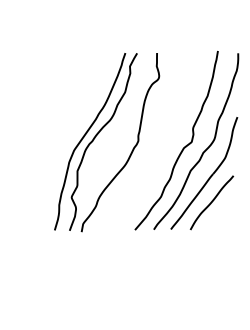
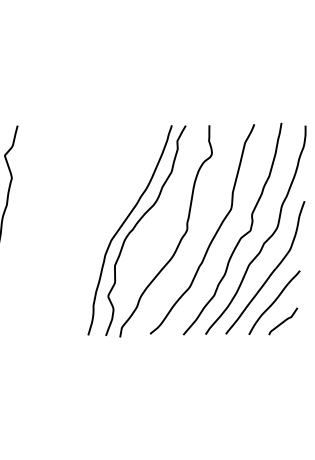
curve: (159, 147) -> (212, 237), added
curve: (219, 218) -> (283, 321), added

